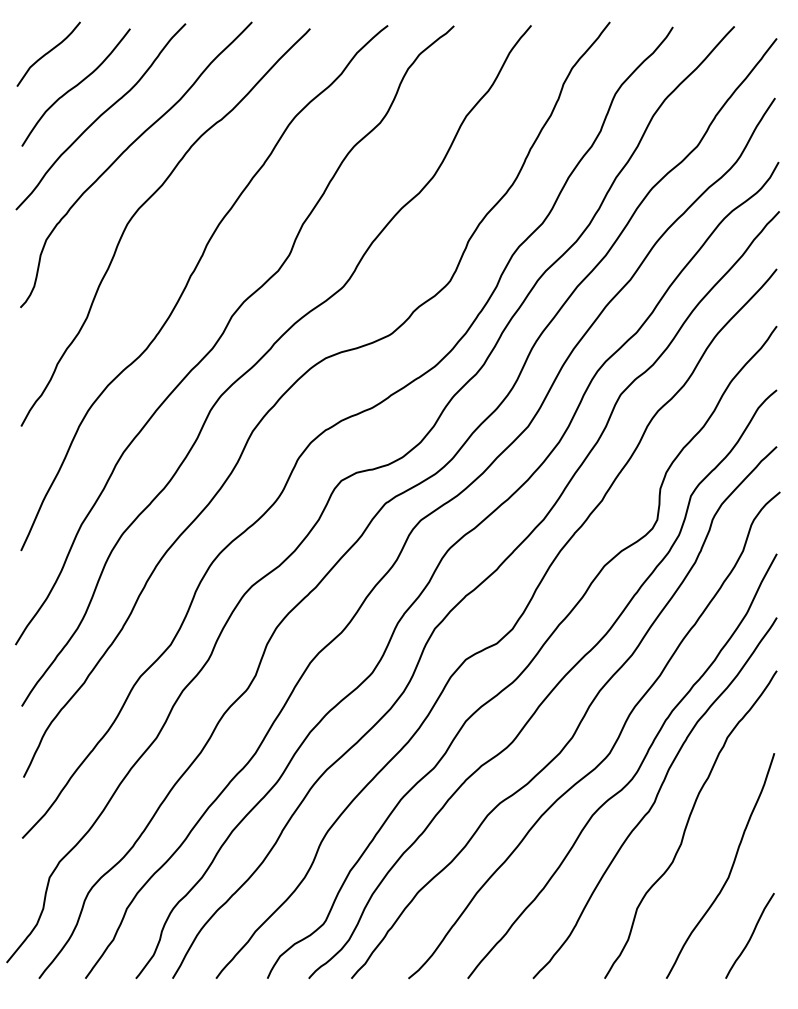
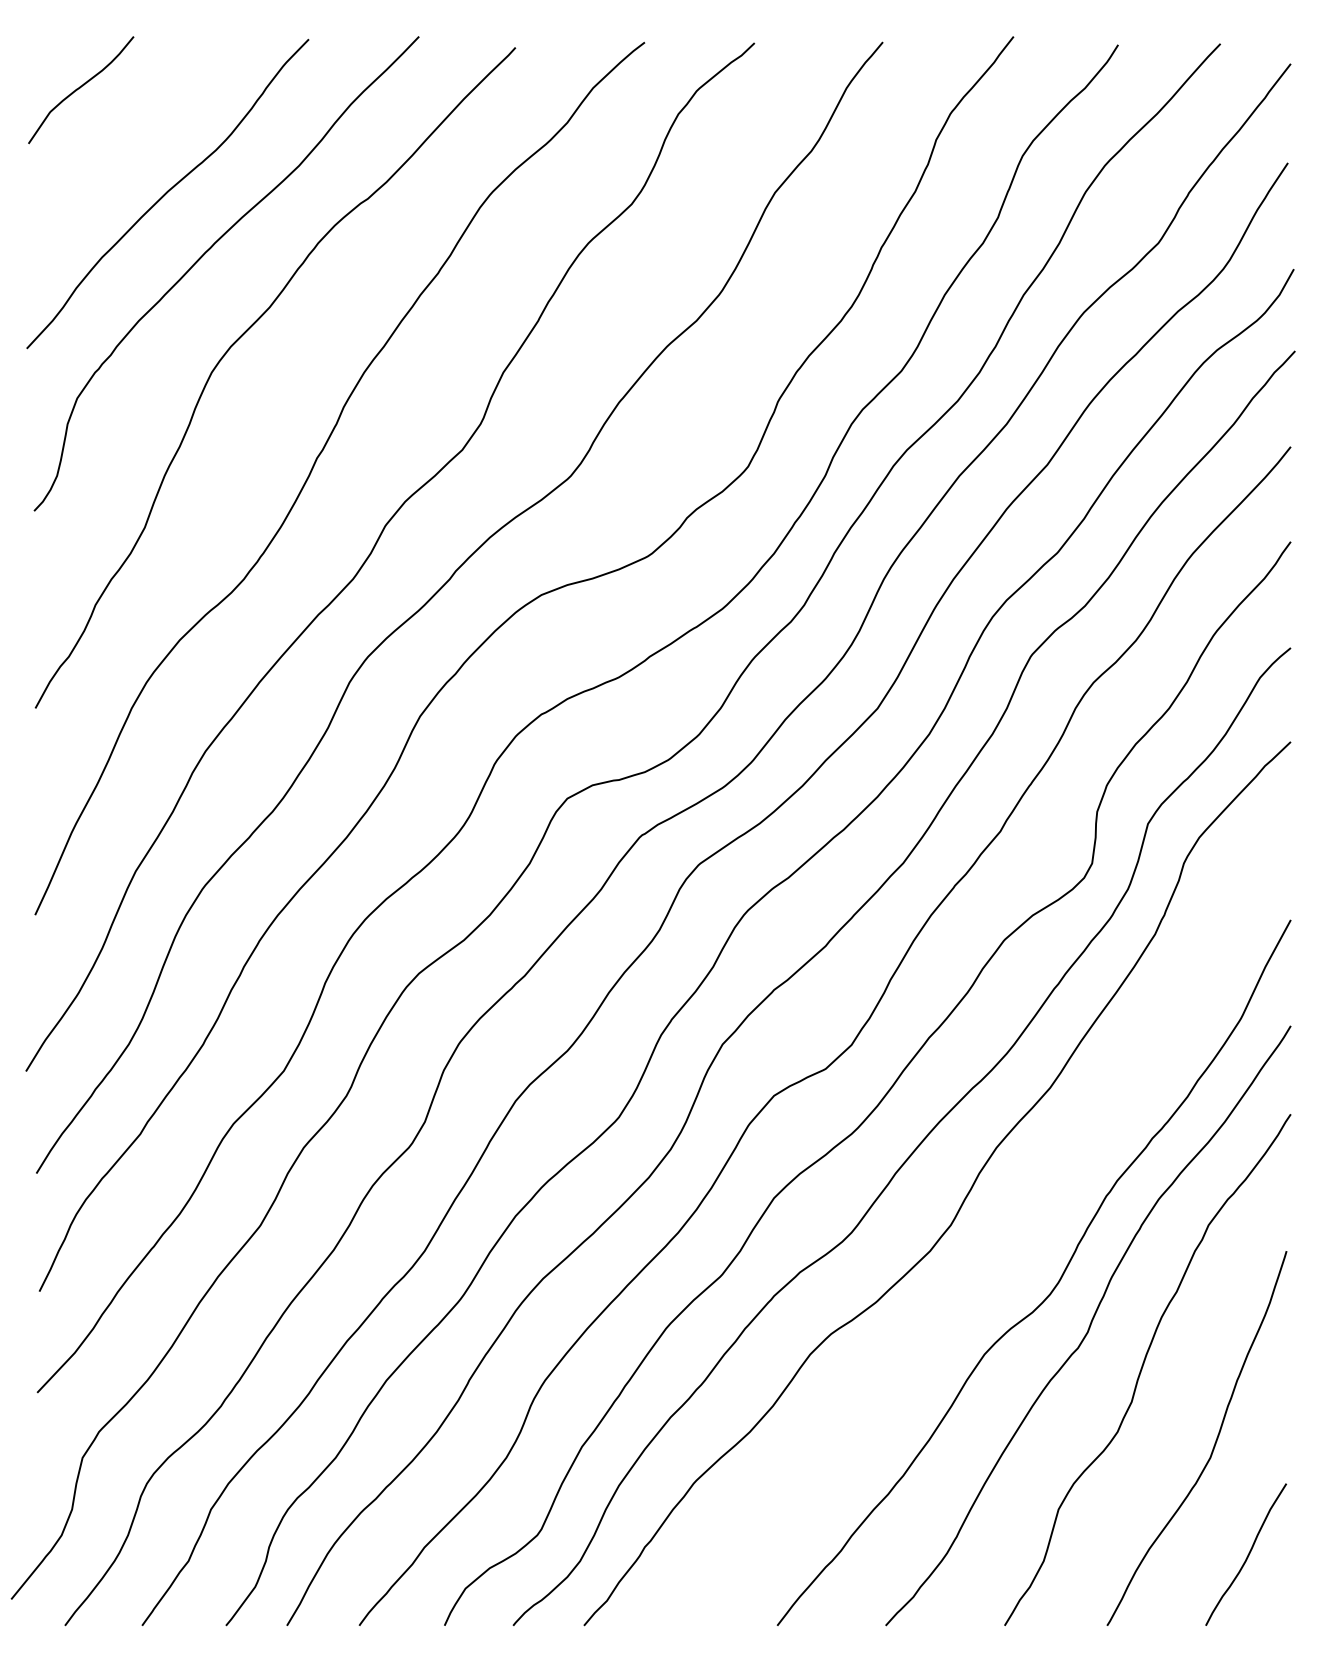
curve: (75, 87) -> (125, 145), removed
curve: (613, 744) -> (1019, 1236), removed

